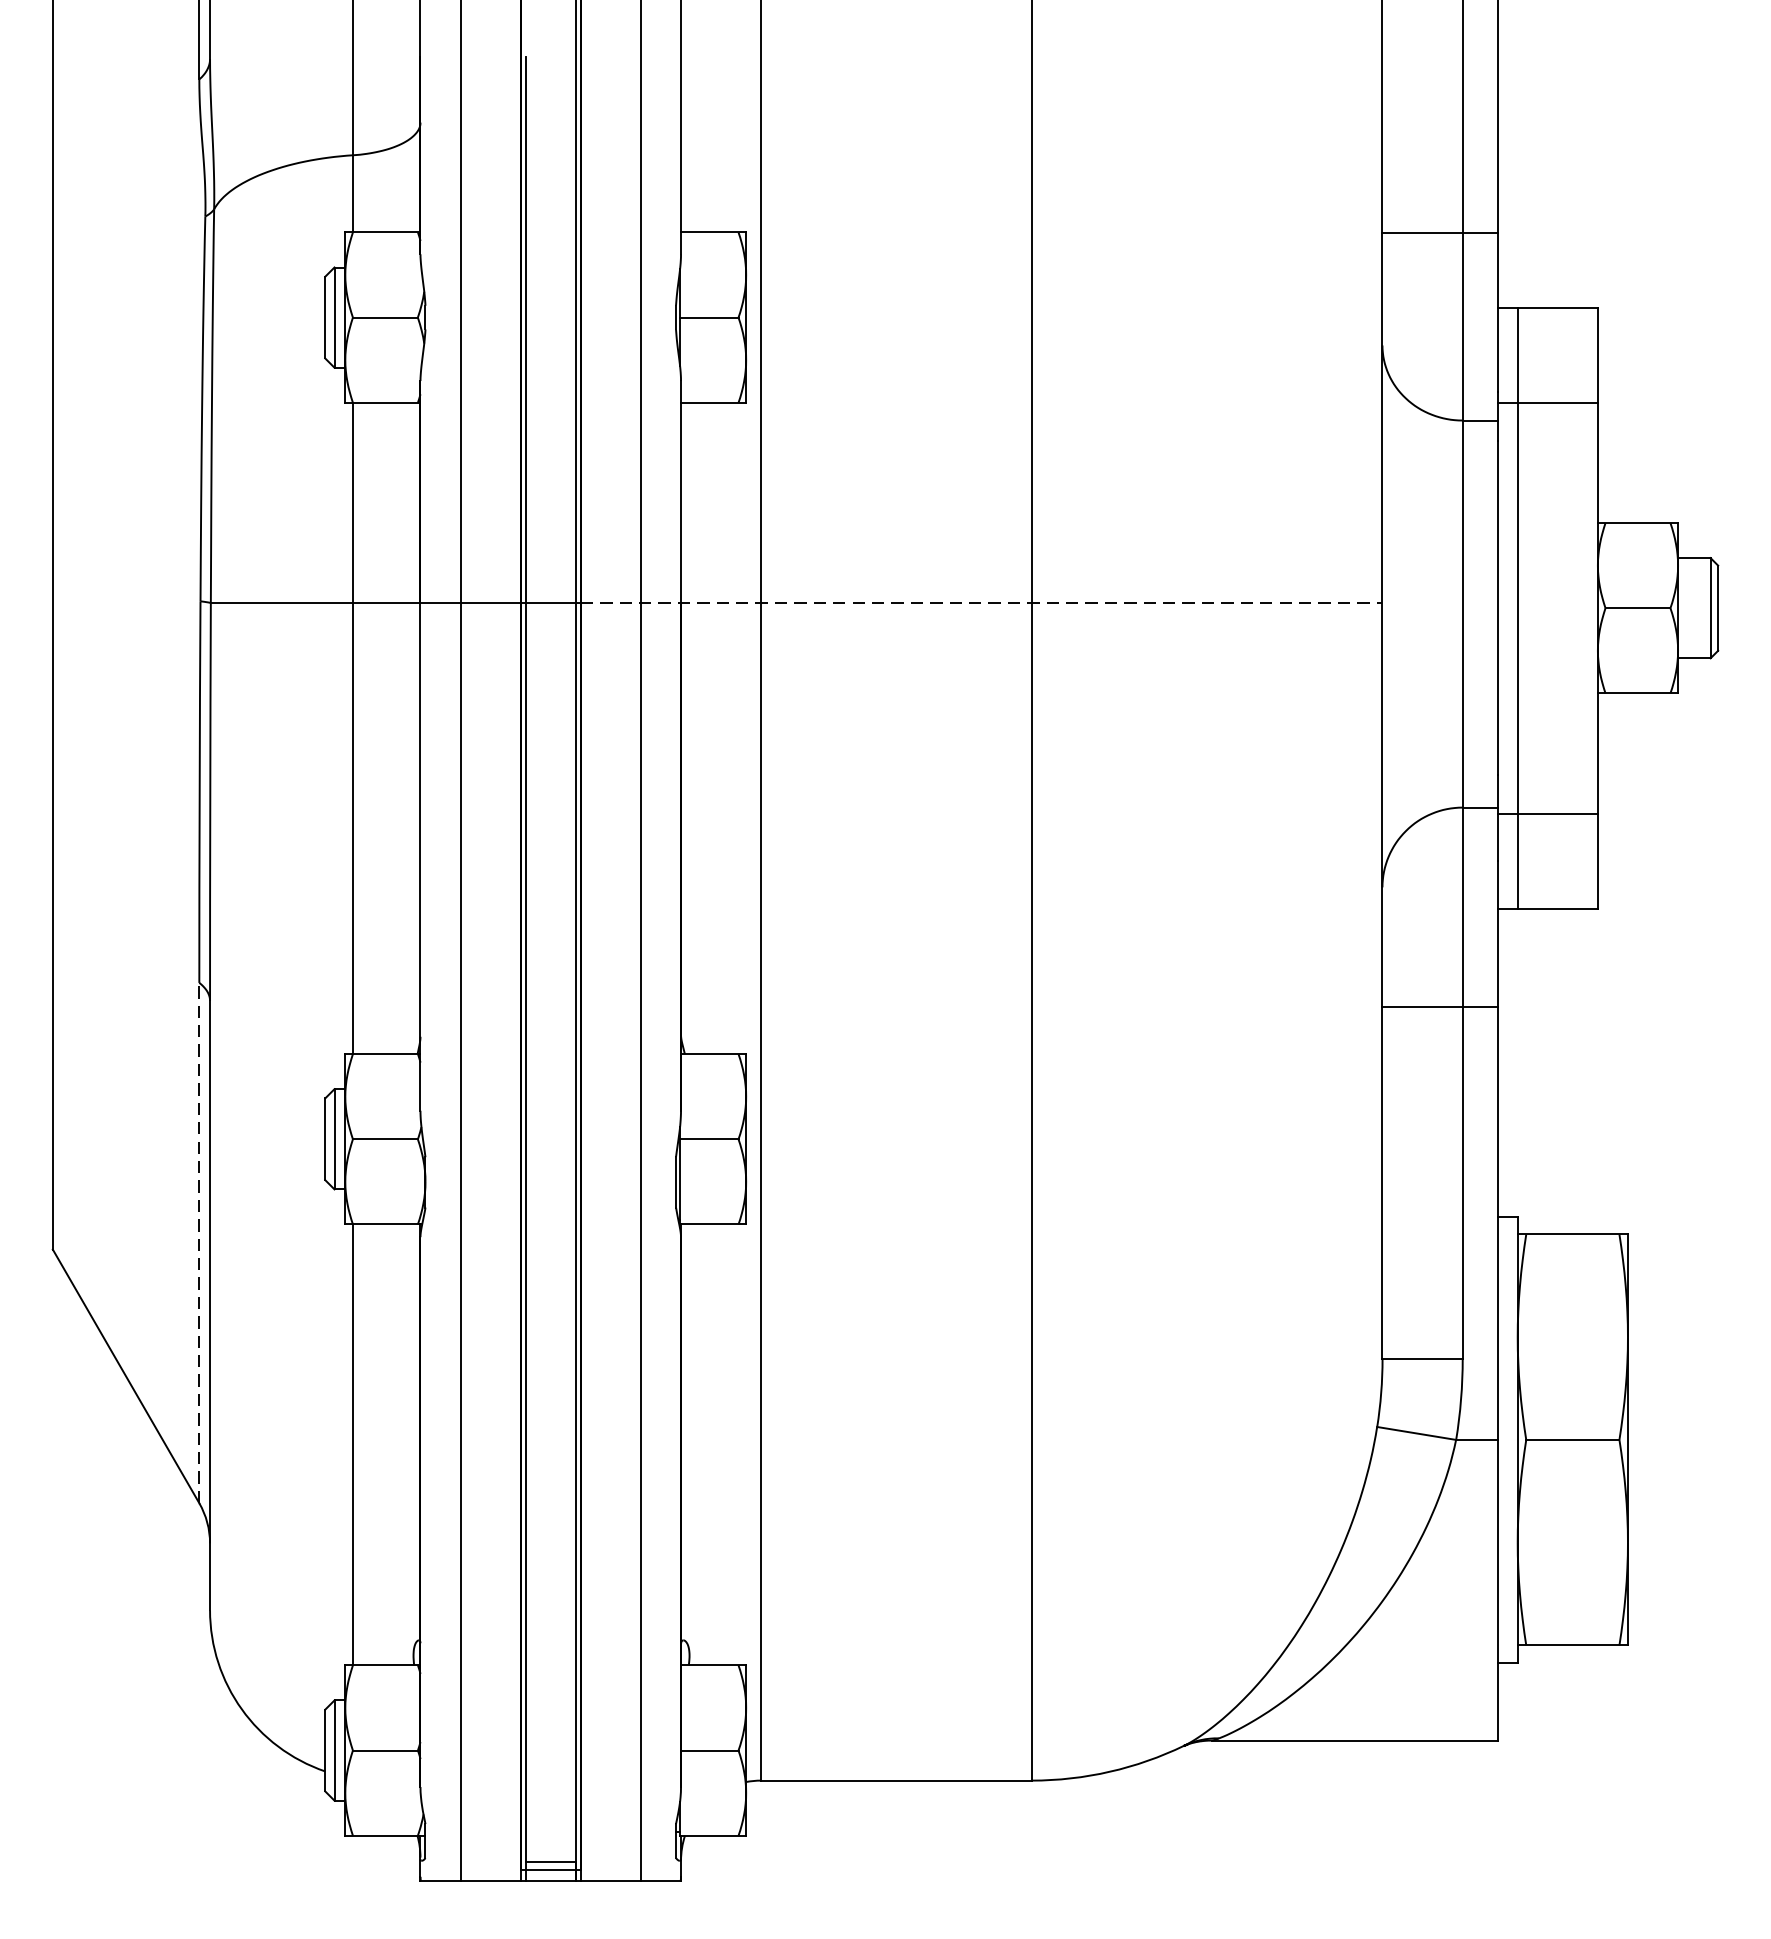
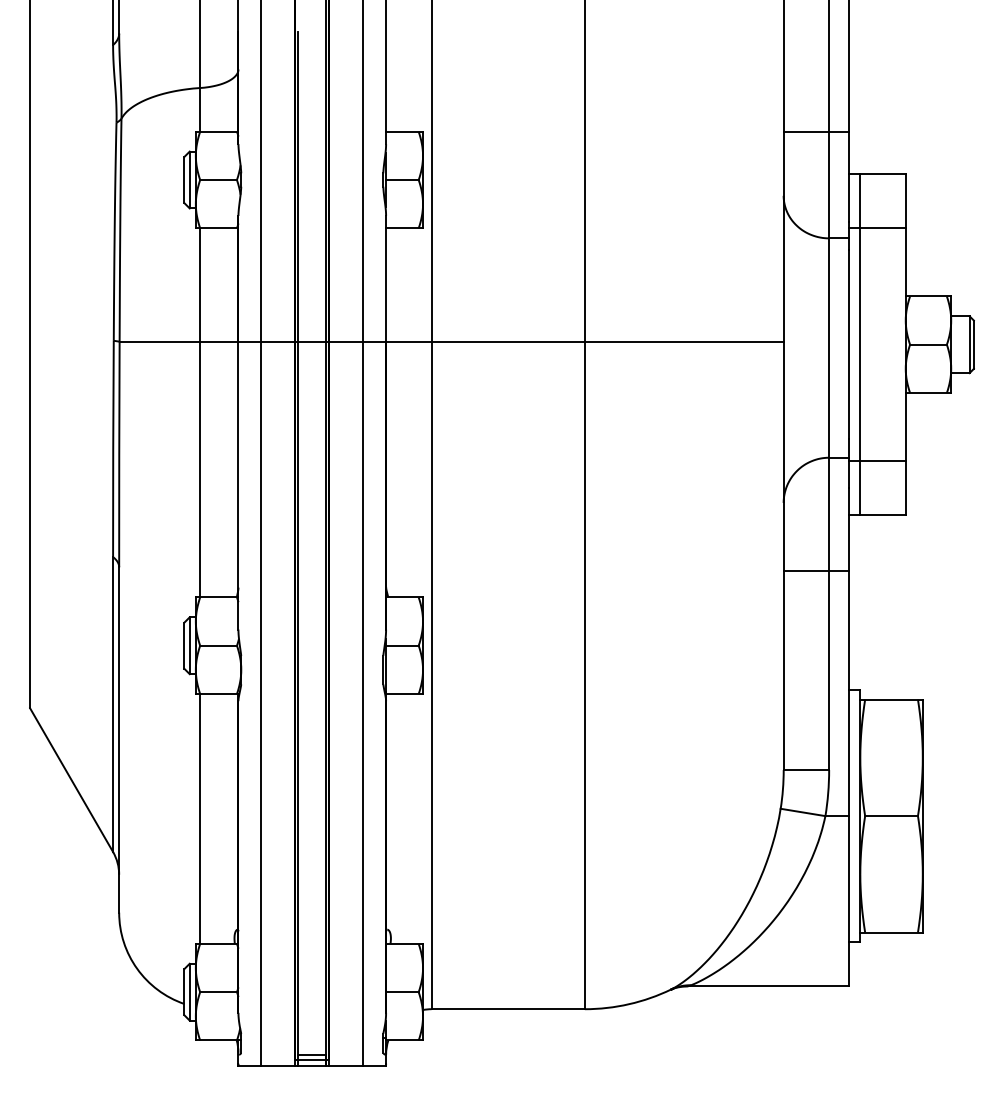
line: (981, 602) -> (556, 341), dashed -> solid
line: (200, 1242) -> (113, 704), dashed -> solid

